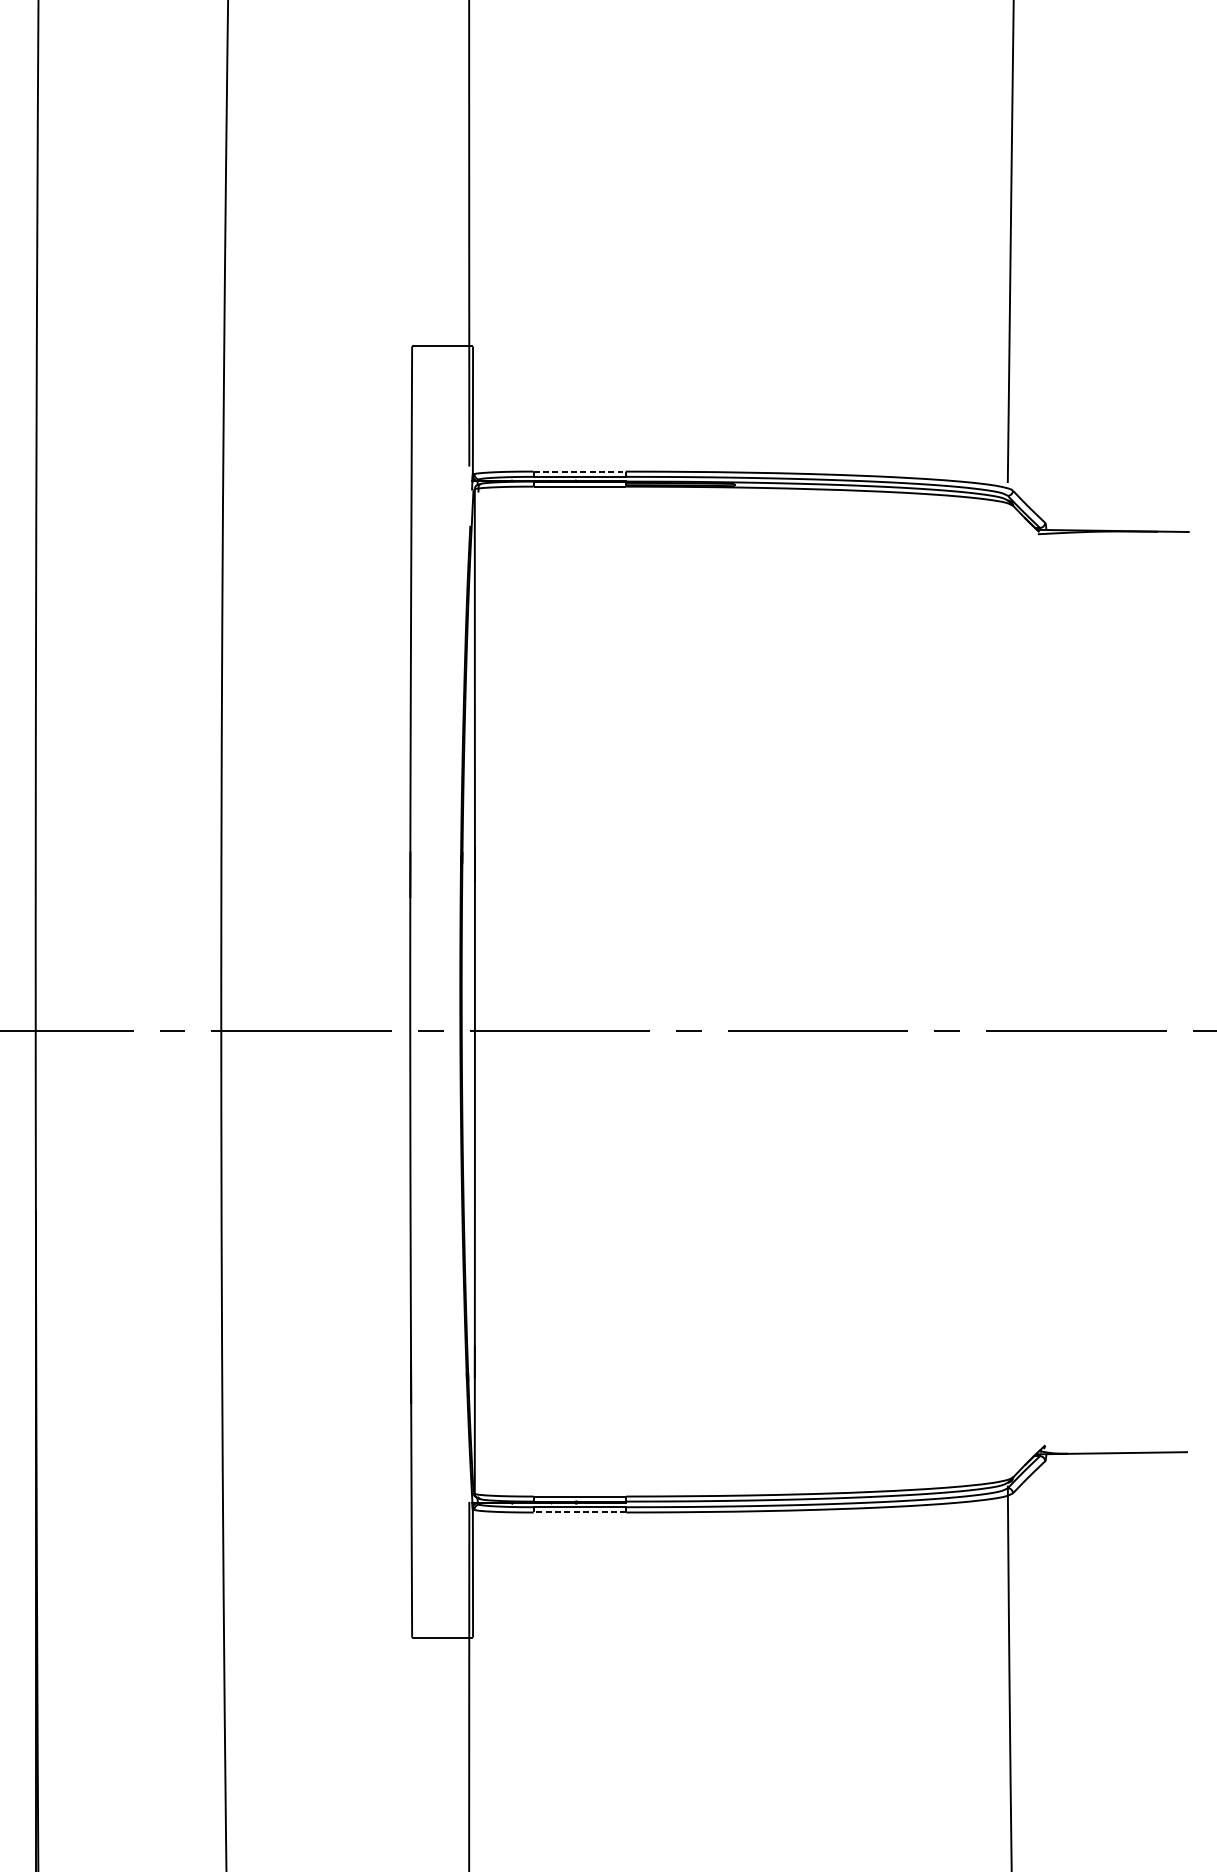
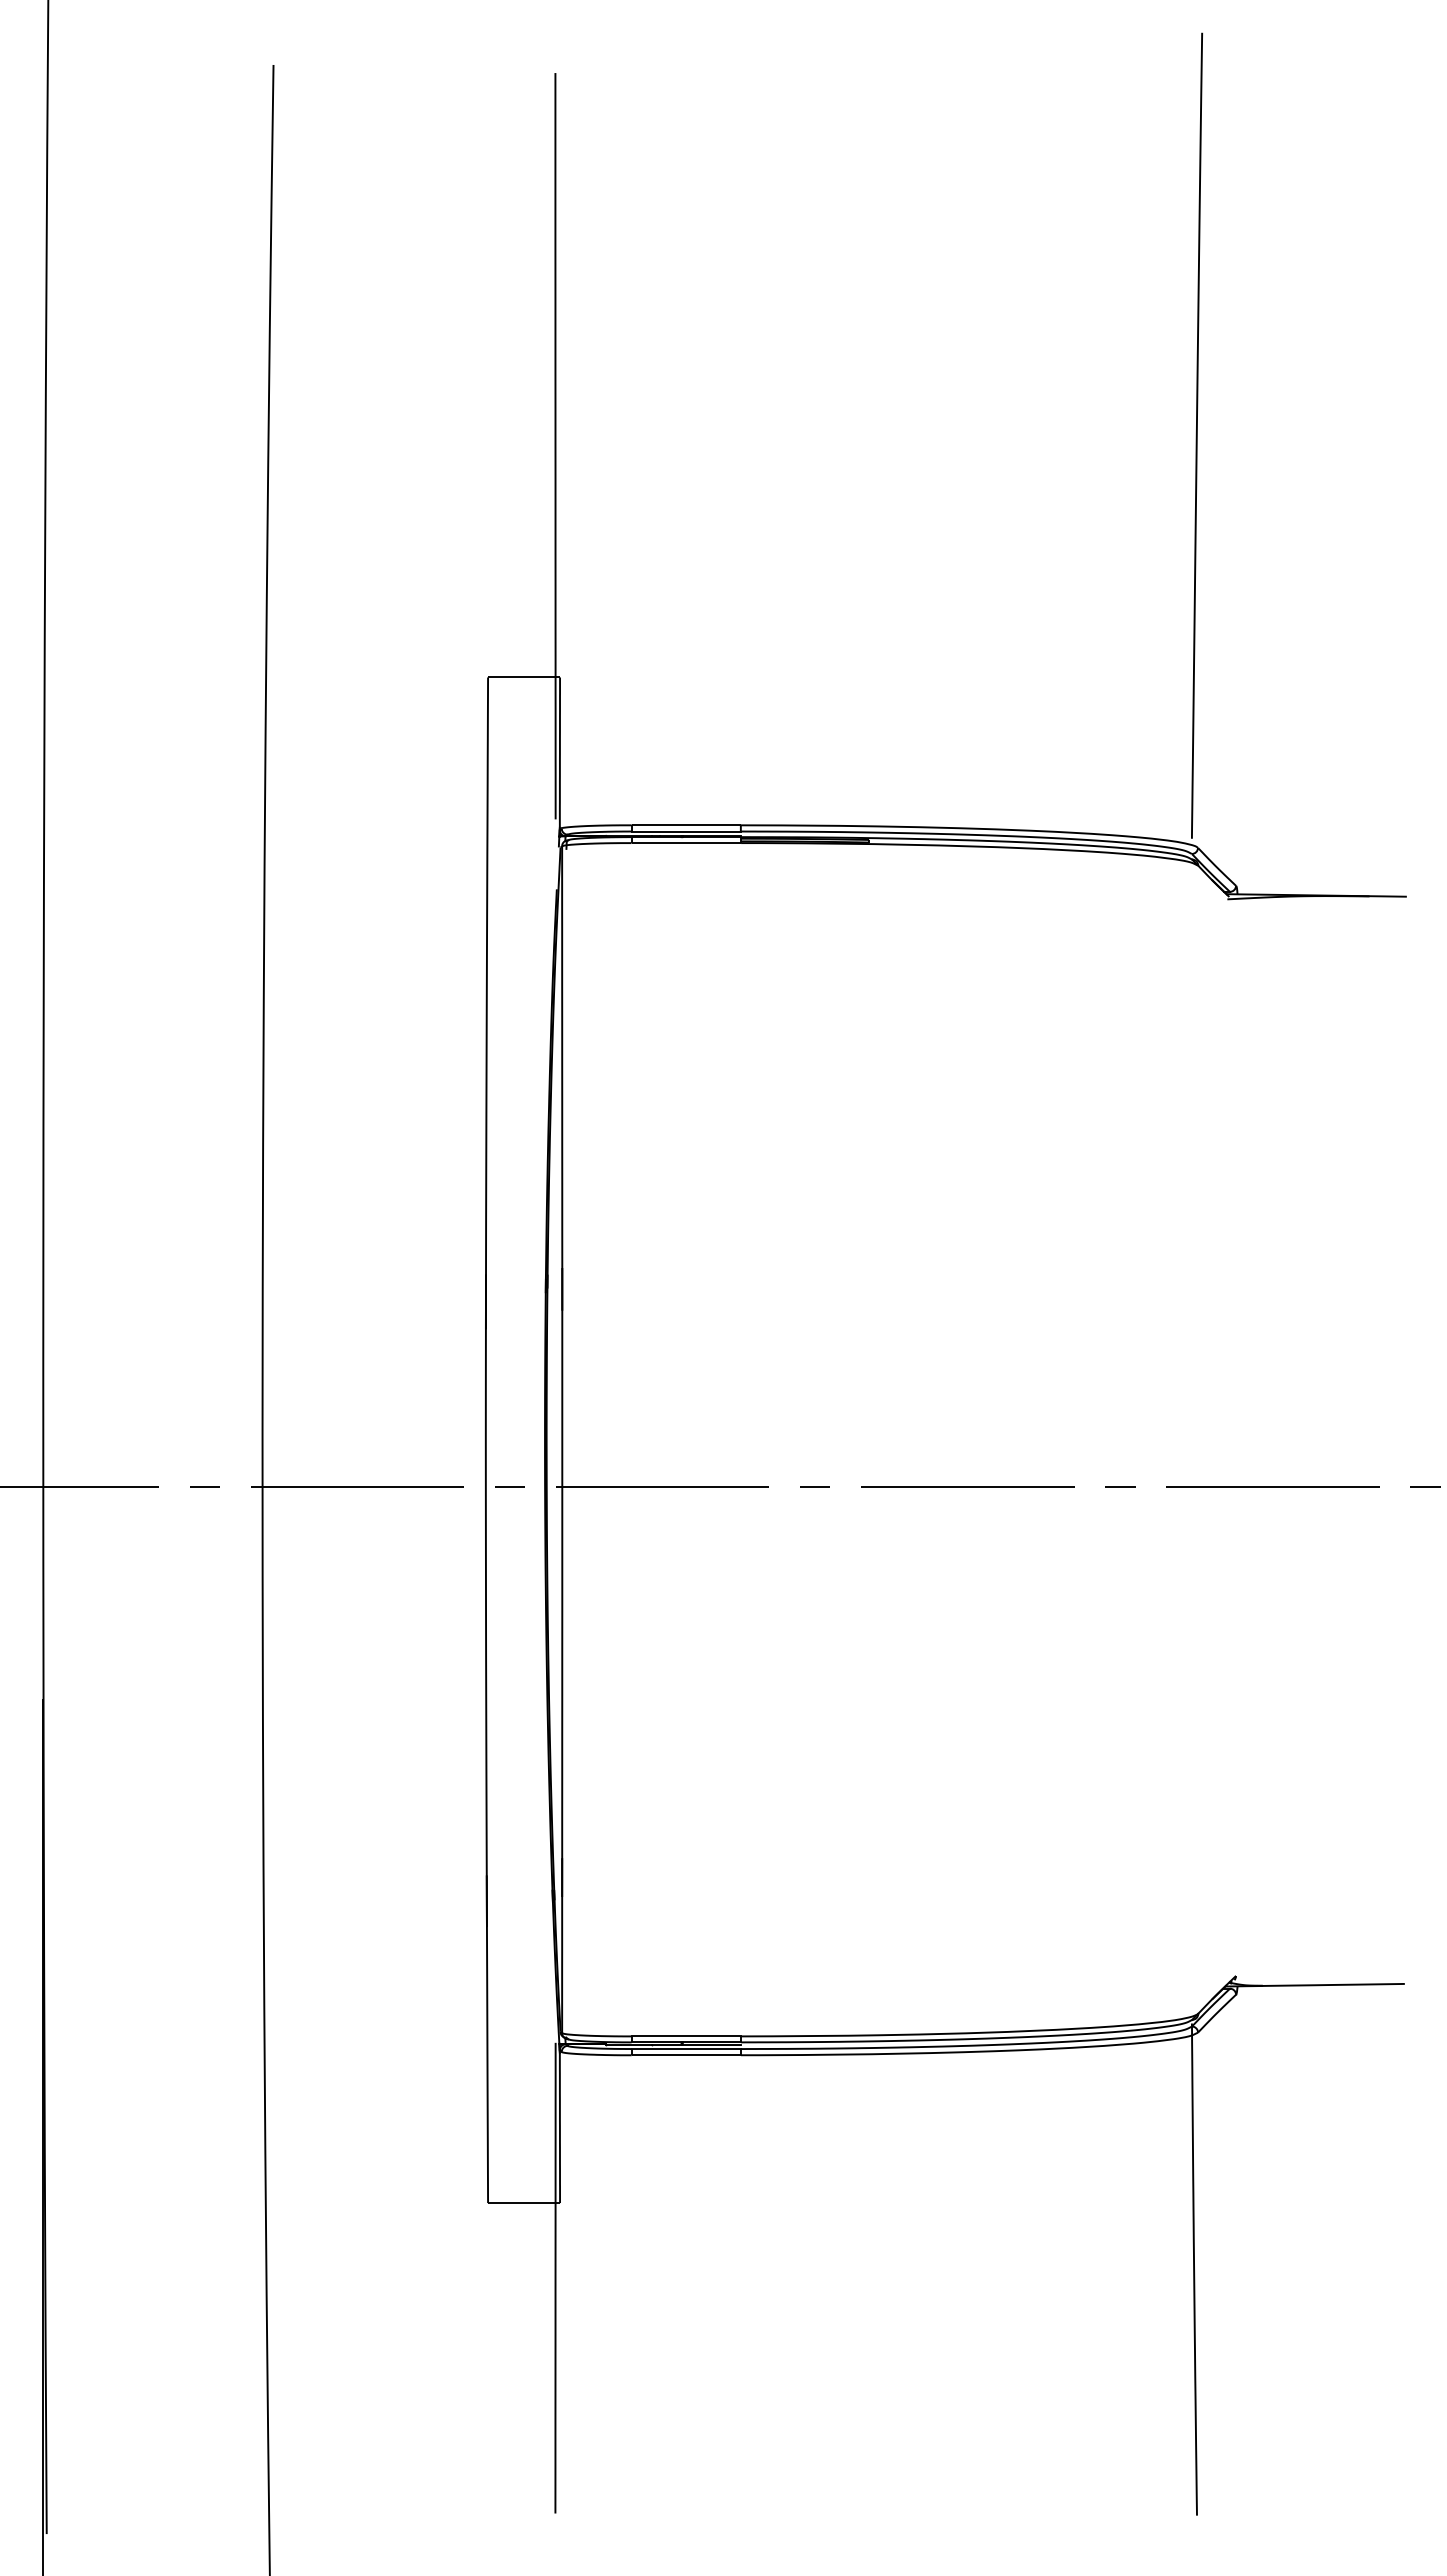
line: (580, 471) -> (686, 825), dashed -> solid
line: (579, 1512) -> (685, 2055), dashed -> solid

